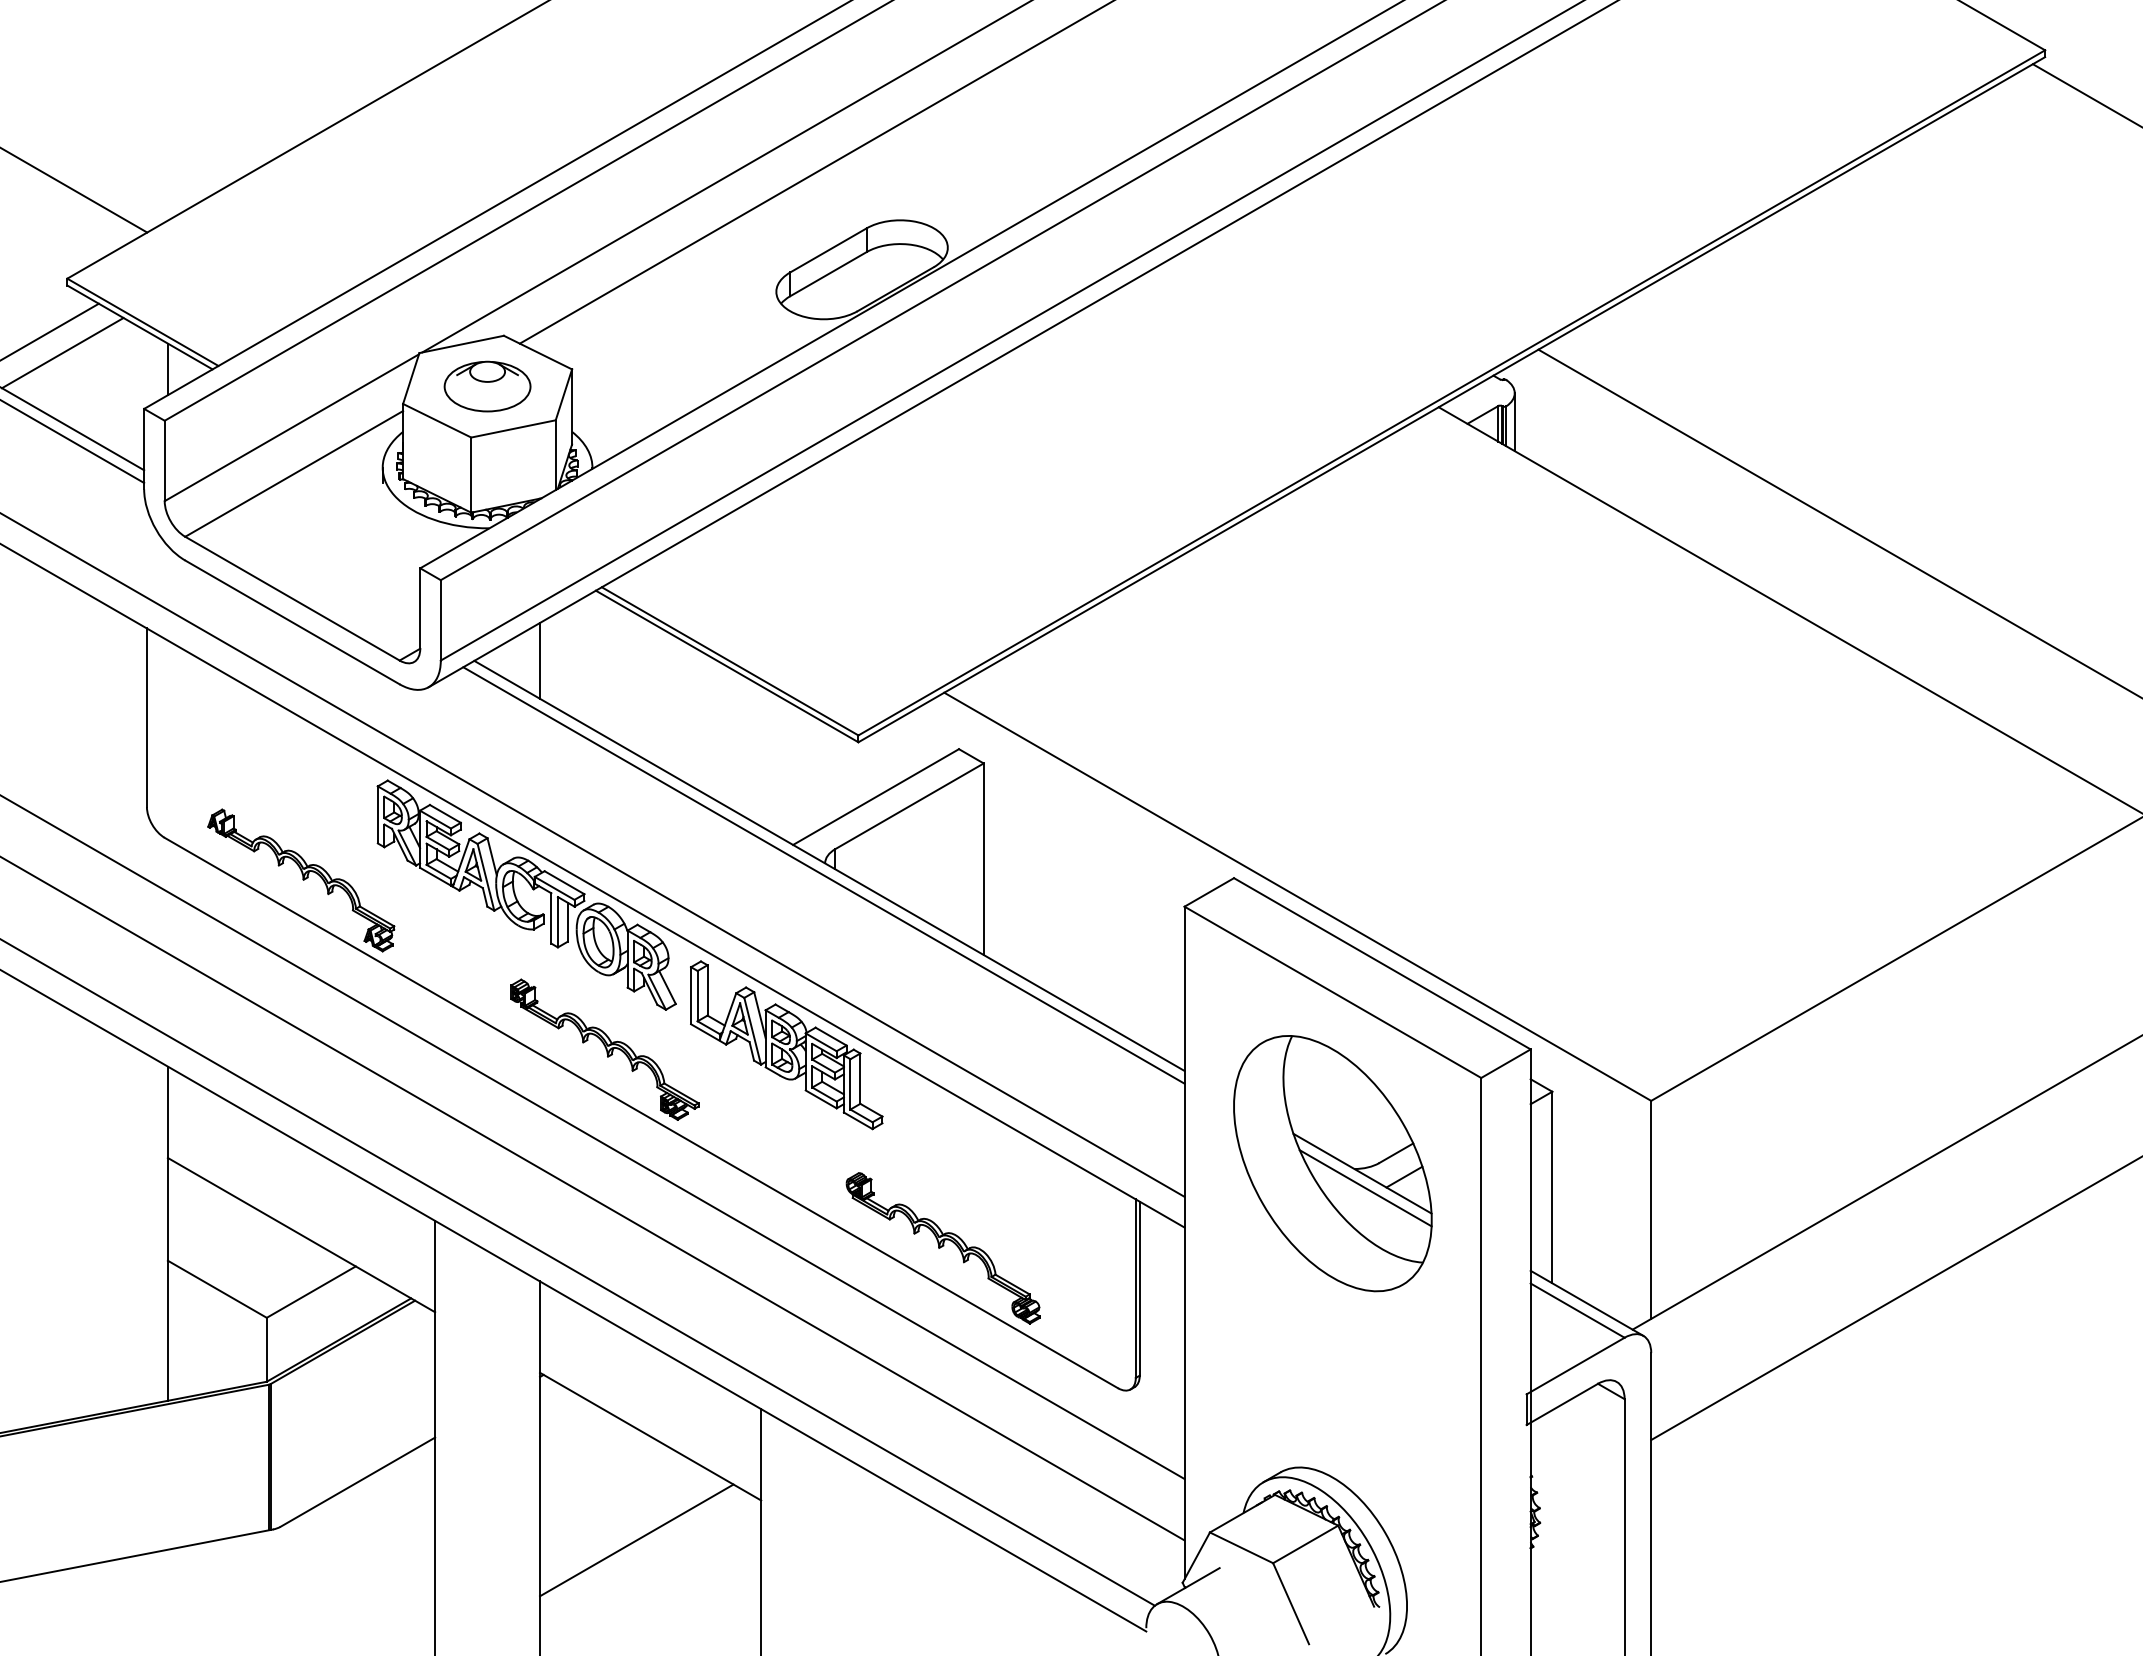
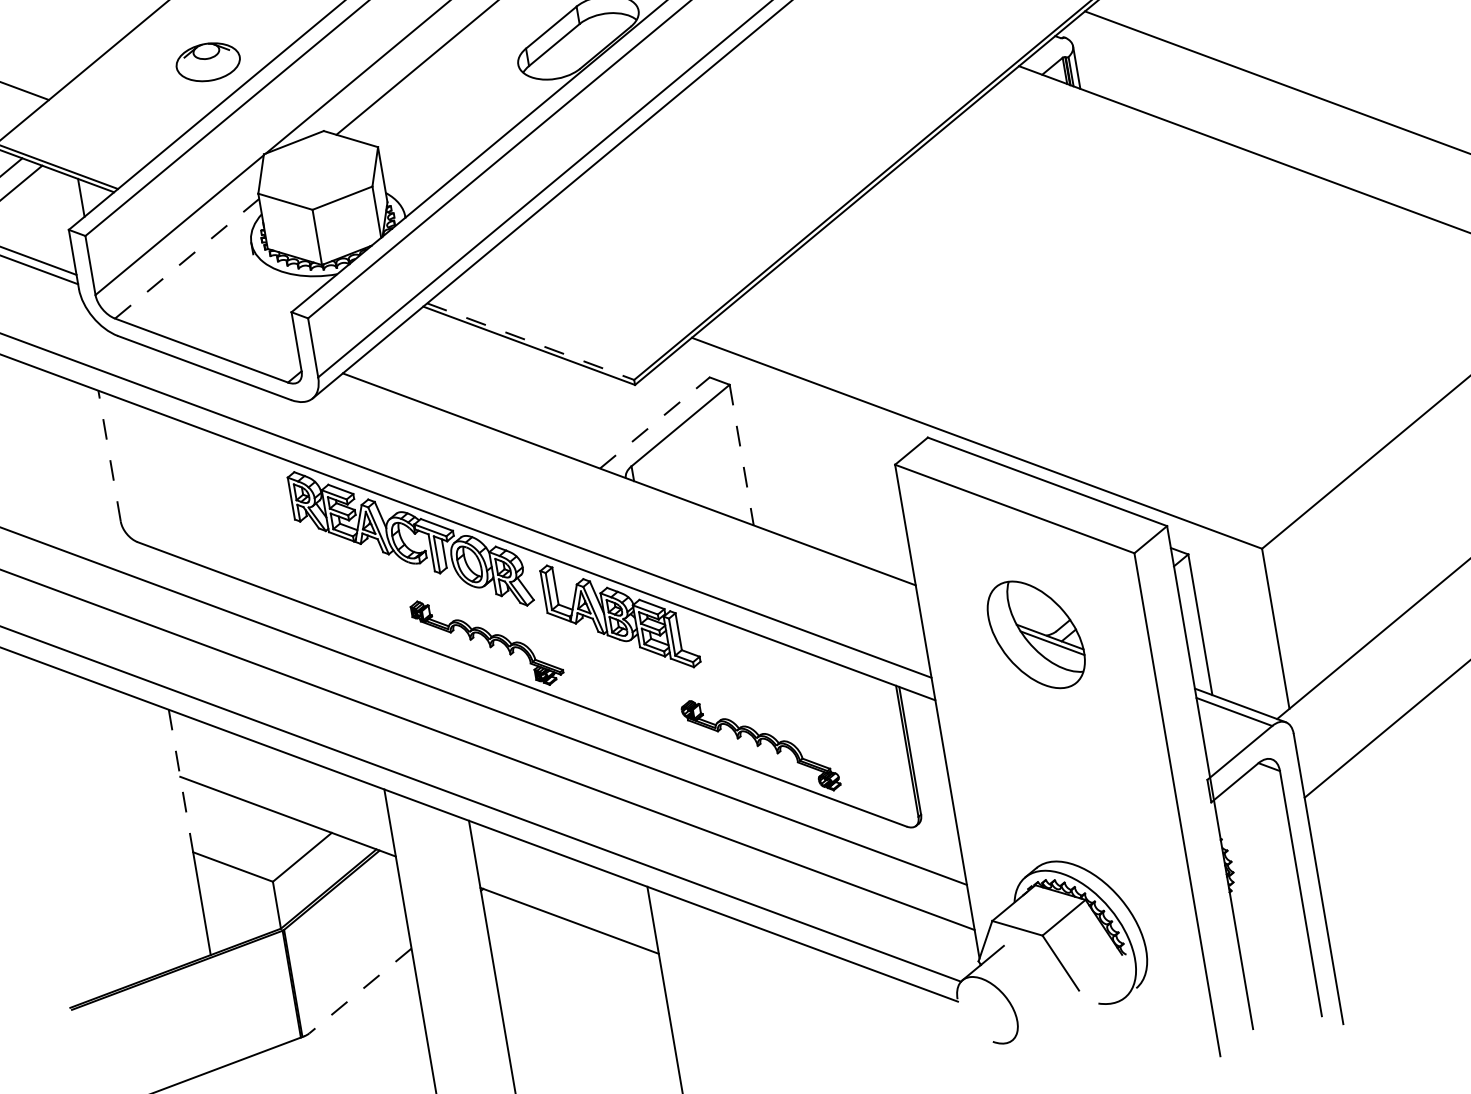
part: (487, 386) -> (208, 62), moved
line: (294, 473) -> (187, 258), solid -> dashed
line: (540, 660) -> (391, 364), removed
line: (730, 661) -> (531, 341), solid -> dashed
line: (146, 717) -> (109, 456), solid -> dashed
line: (876, 797) -> (655, 423), solid -> dashed
line: (983, 859) -> (741, 455), solid -> dashed
line: (823, 875) -> (626, 487), removed
part: (301, 880) -> (243, 556), removed
part: (1332, 1163) -> (1035, 634), size x0.6
line: (167, 1164) -> (180, 781), solid -> dashed
line: (357, 1482) -> (360, 991), solid -> dashed
line: (636, 1540) -> (572, 998), removed

